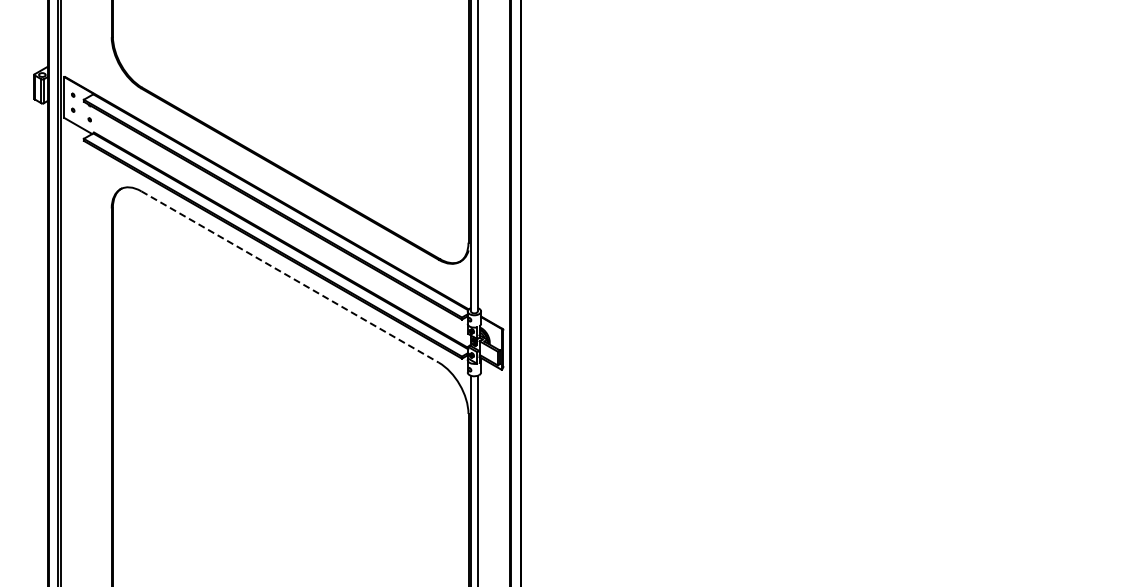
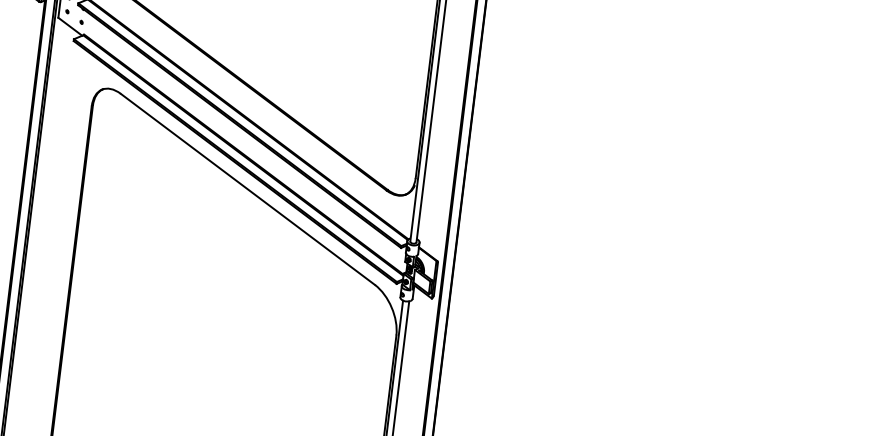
line: (290, 277) -> (248, 189), dashed -> solid

